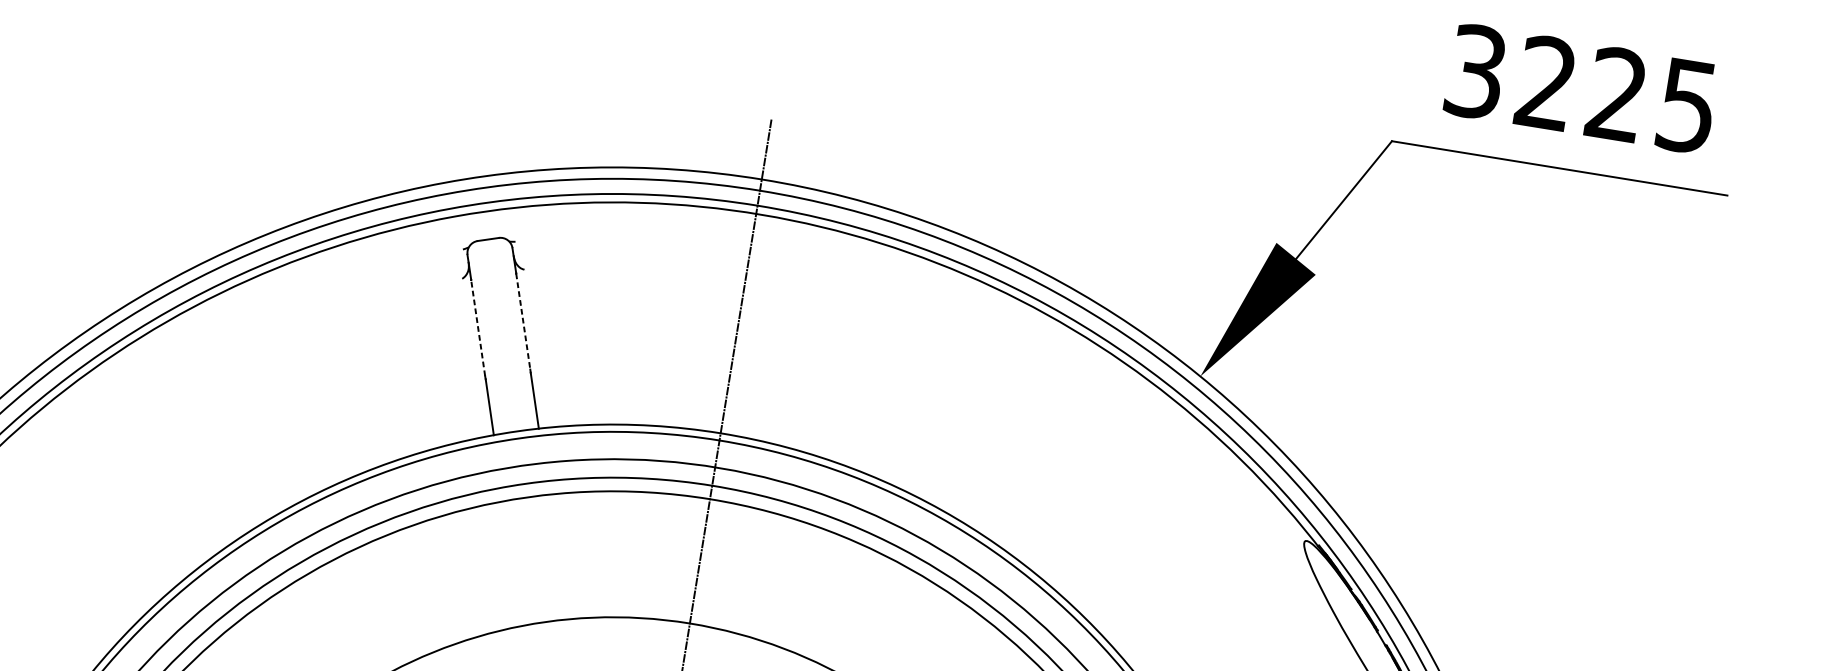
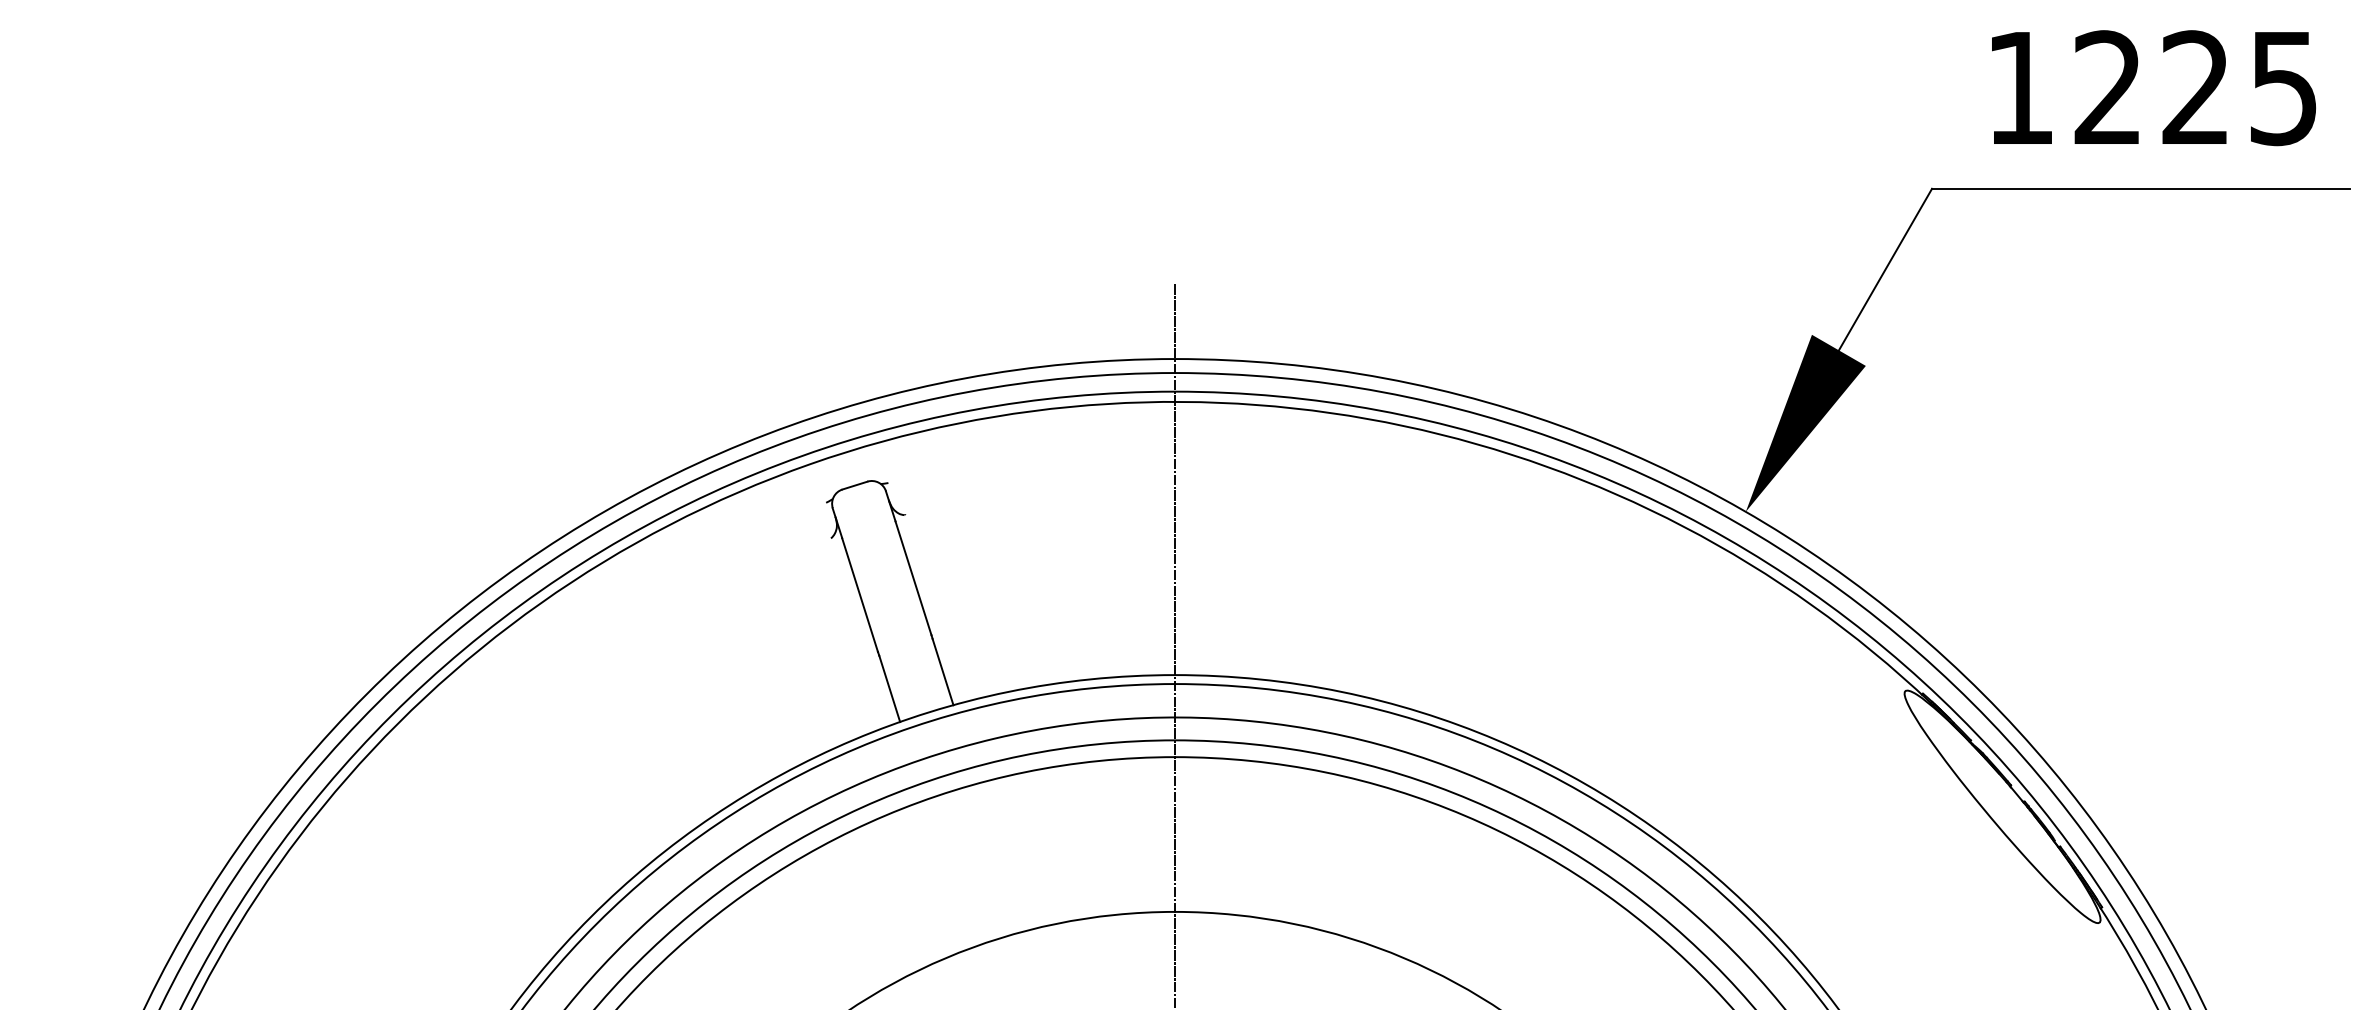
text: (1476, 72) -> (2020, 88), 3225 -> 1225
line: (523, 321) -> (913, 578), dashed -> solid
line: (478, 328) -> (860, 595), dashed -> solid

